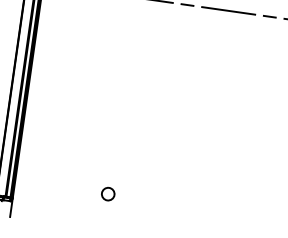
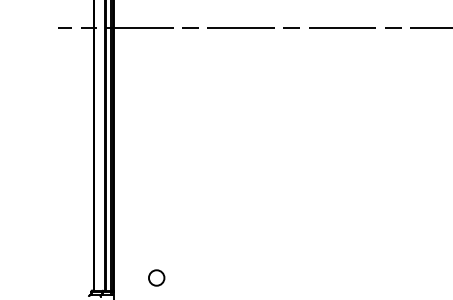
circle: (108, 193) -> (156, 277), moved

